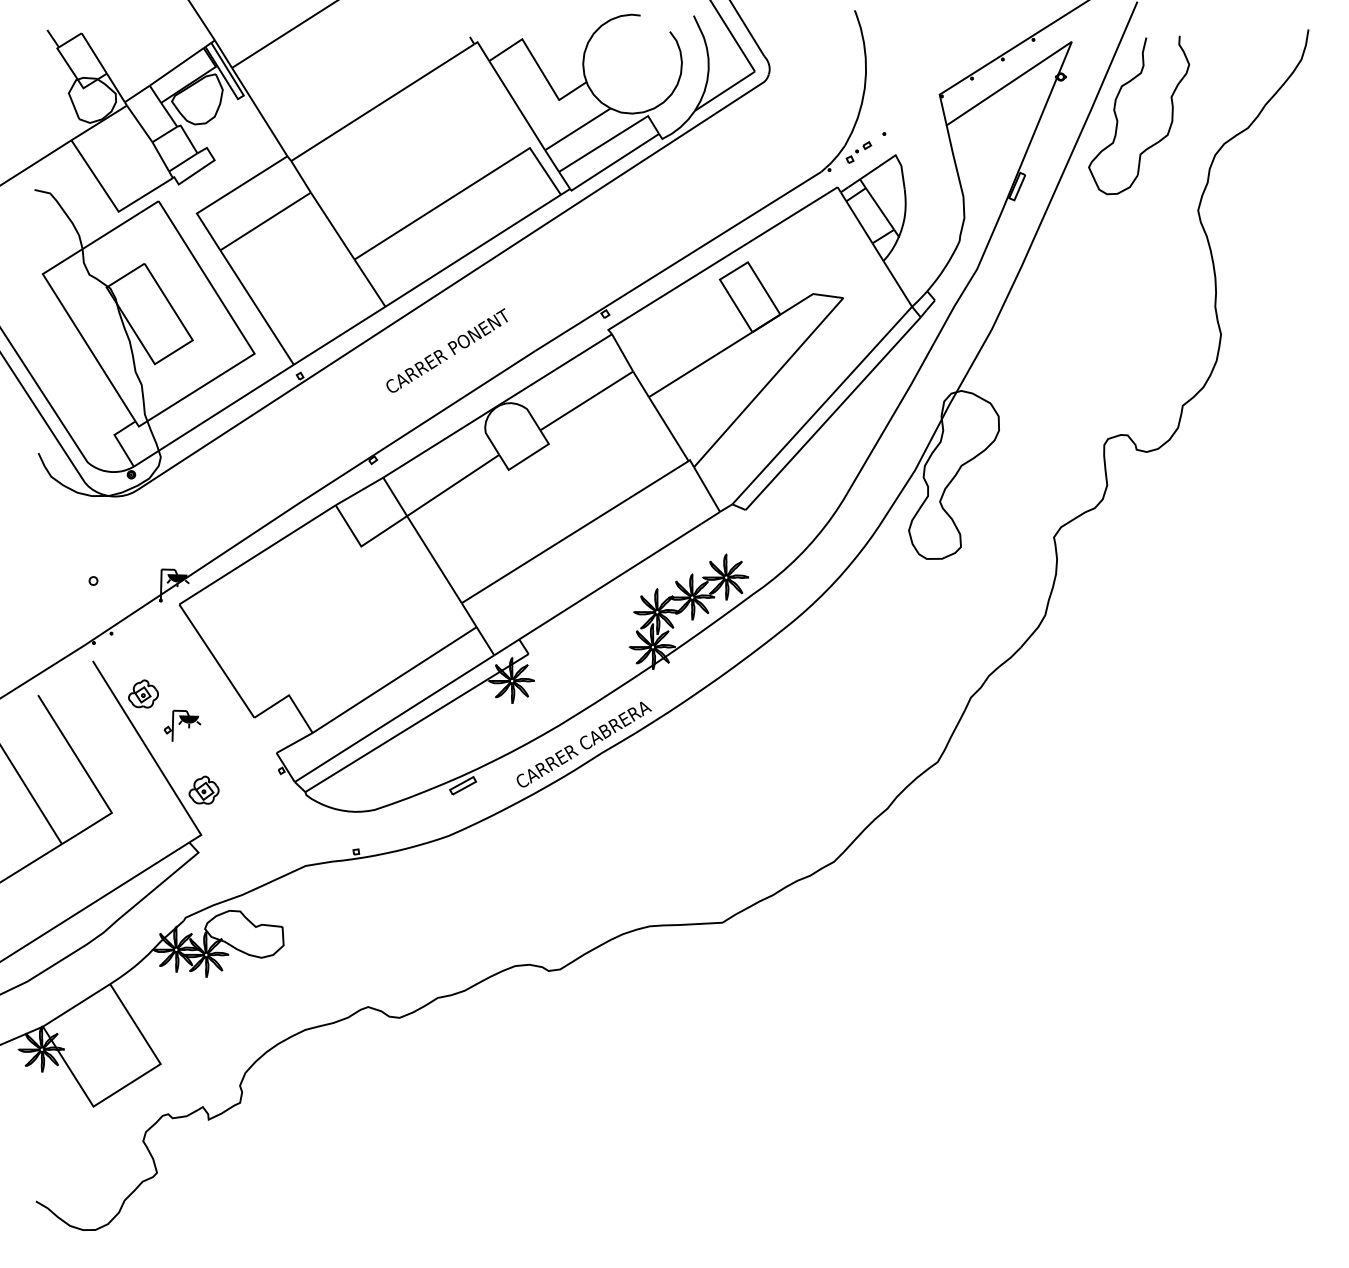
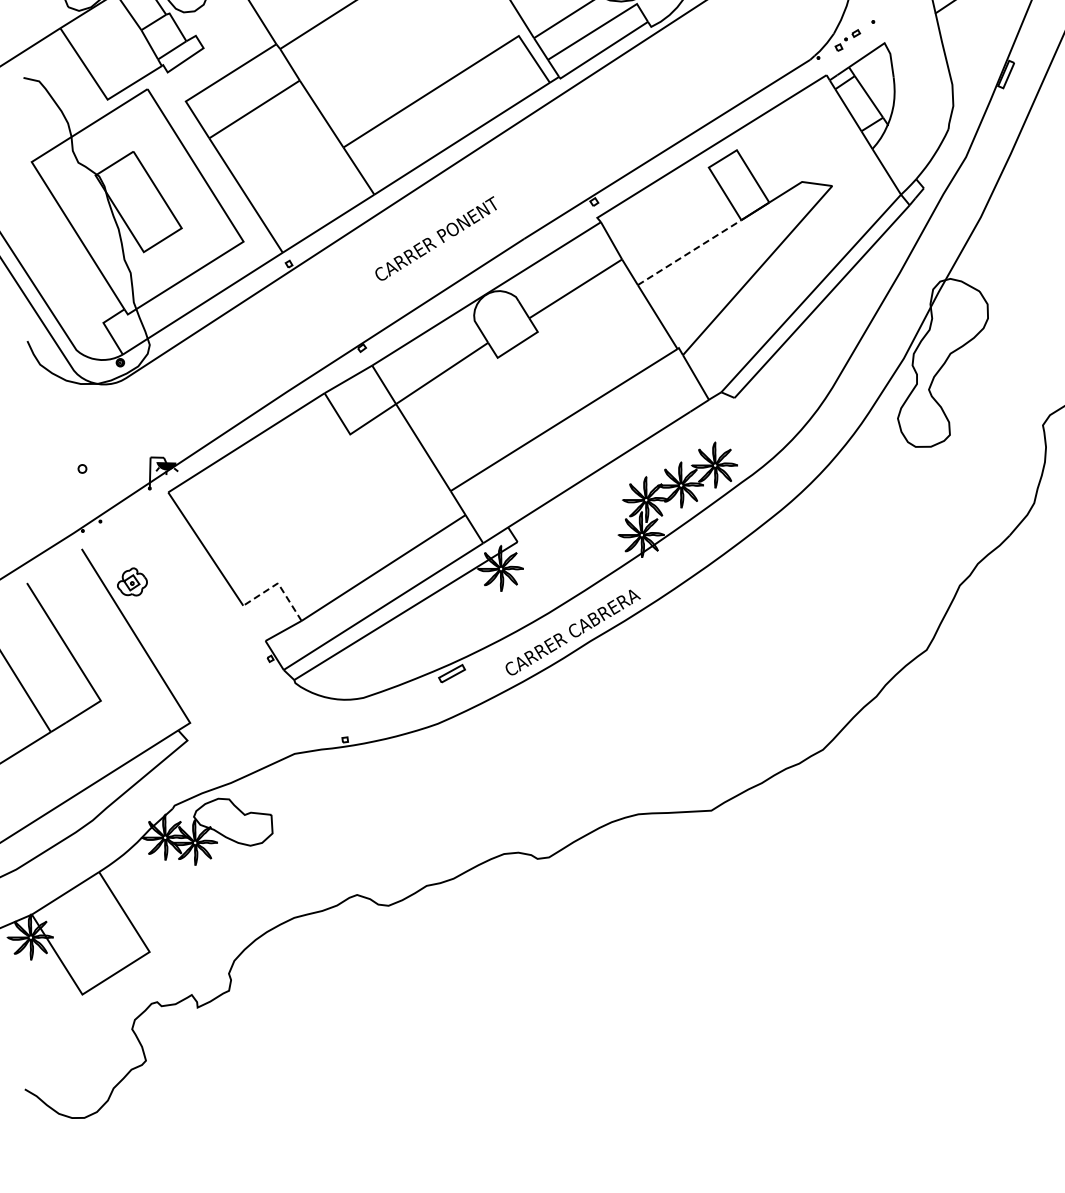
line: (701, 364) -> (690, 252), solid -> dashed
line: (289, 696) -> (278, 584), solid -> dashed
part: (182, 725) -> (171, 613), removed
part: (203, 789) -> (192, 677), removed

